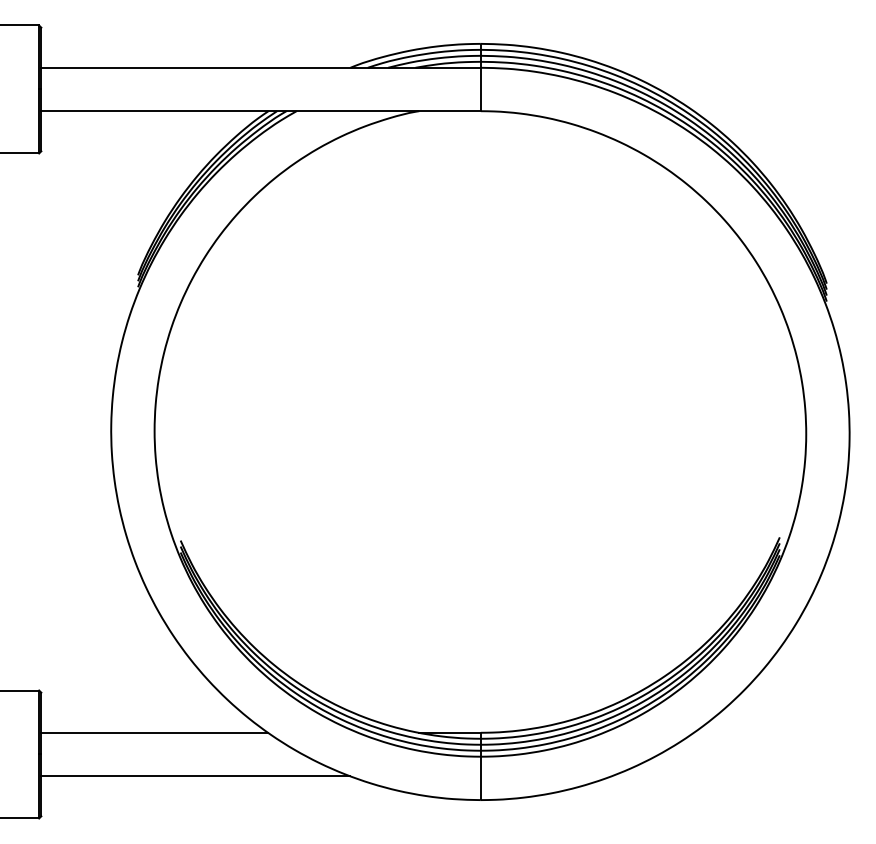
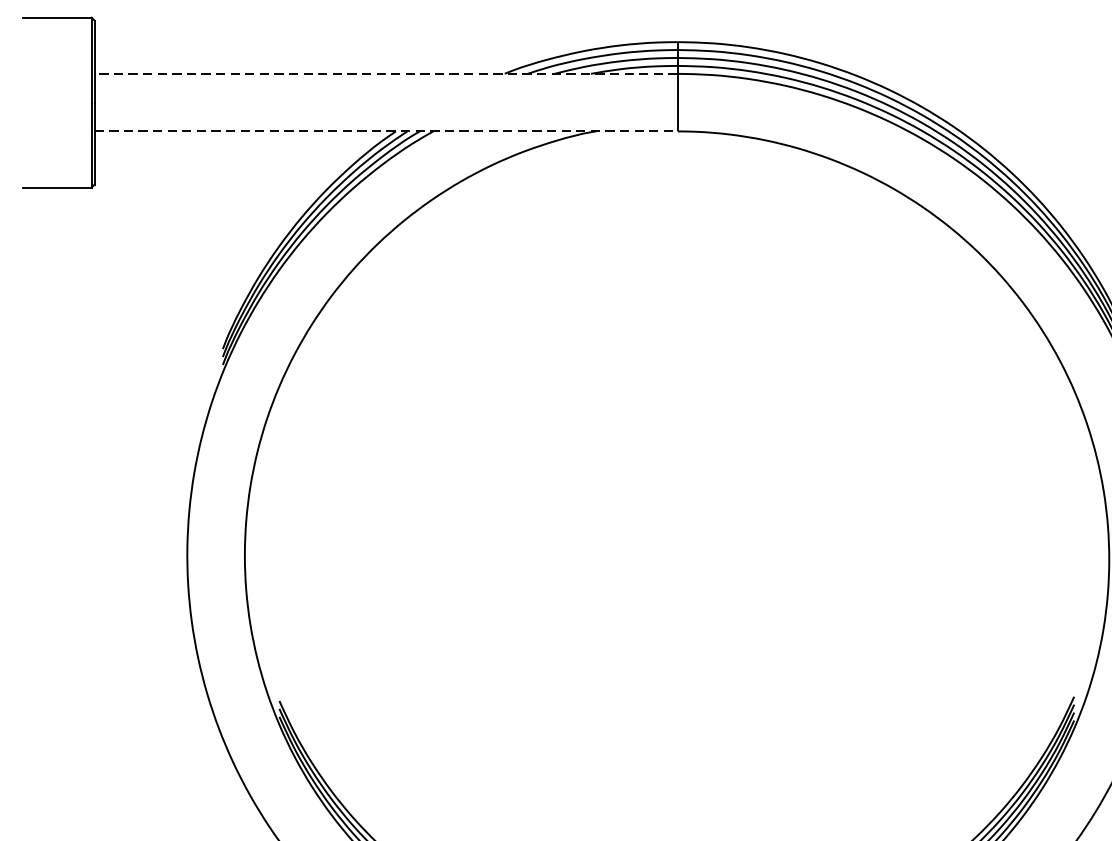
line: (261, 67) -> (386, 73), solid -> dashed
line: (261, 111) -> (386, 131), solid -> dashed

